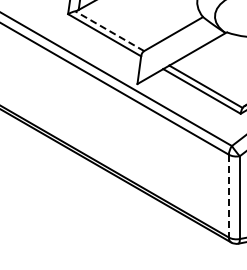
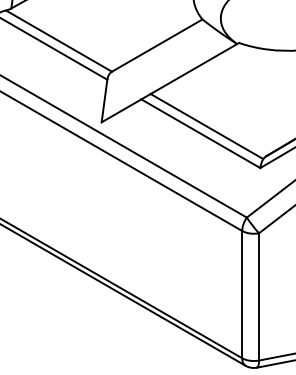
line: (109, 31) -> (58, 41), dashed -> solid
line: (228, 196) -> (241, 295), dashed -> solid

